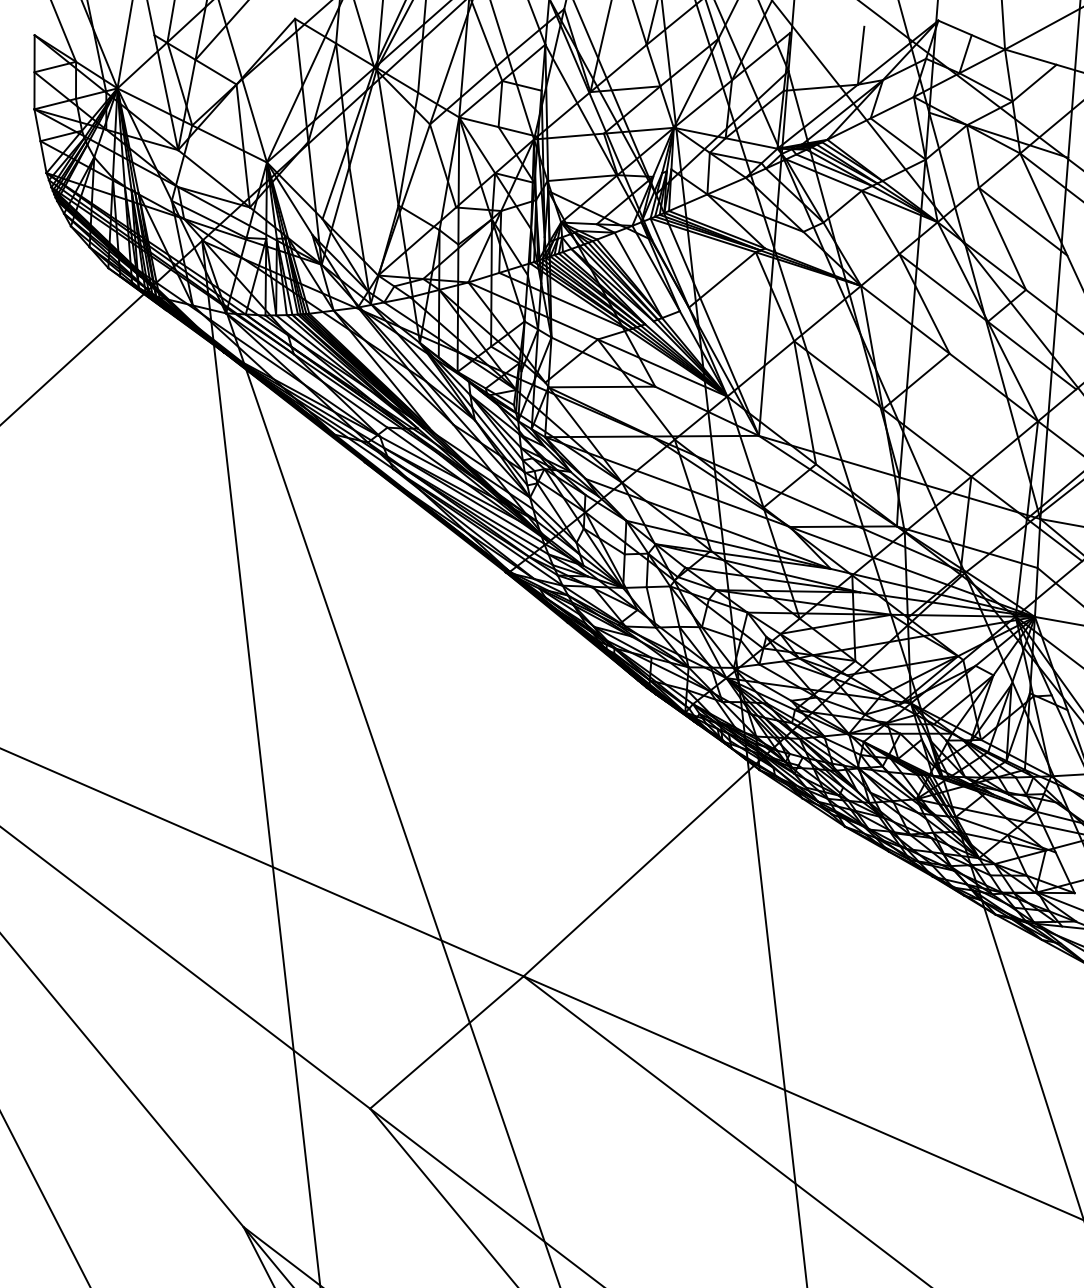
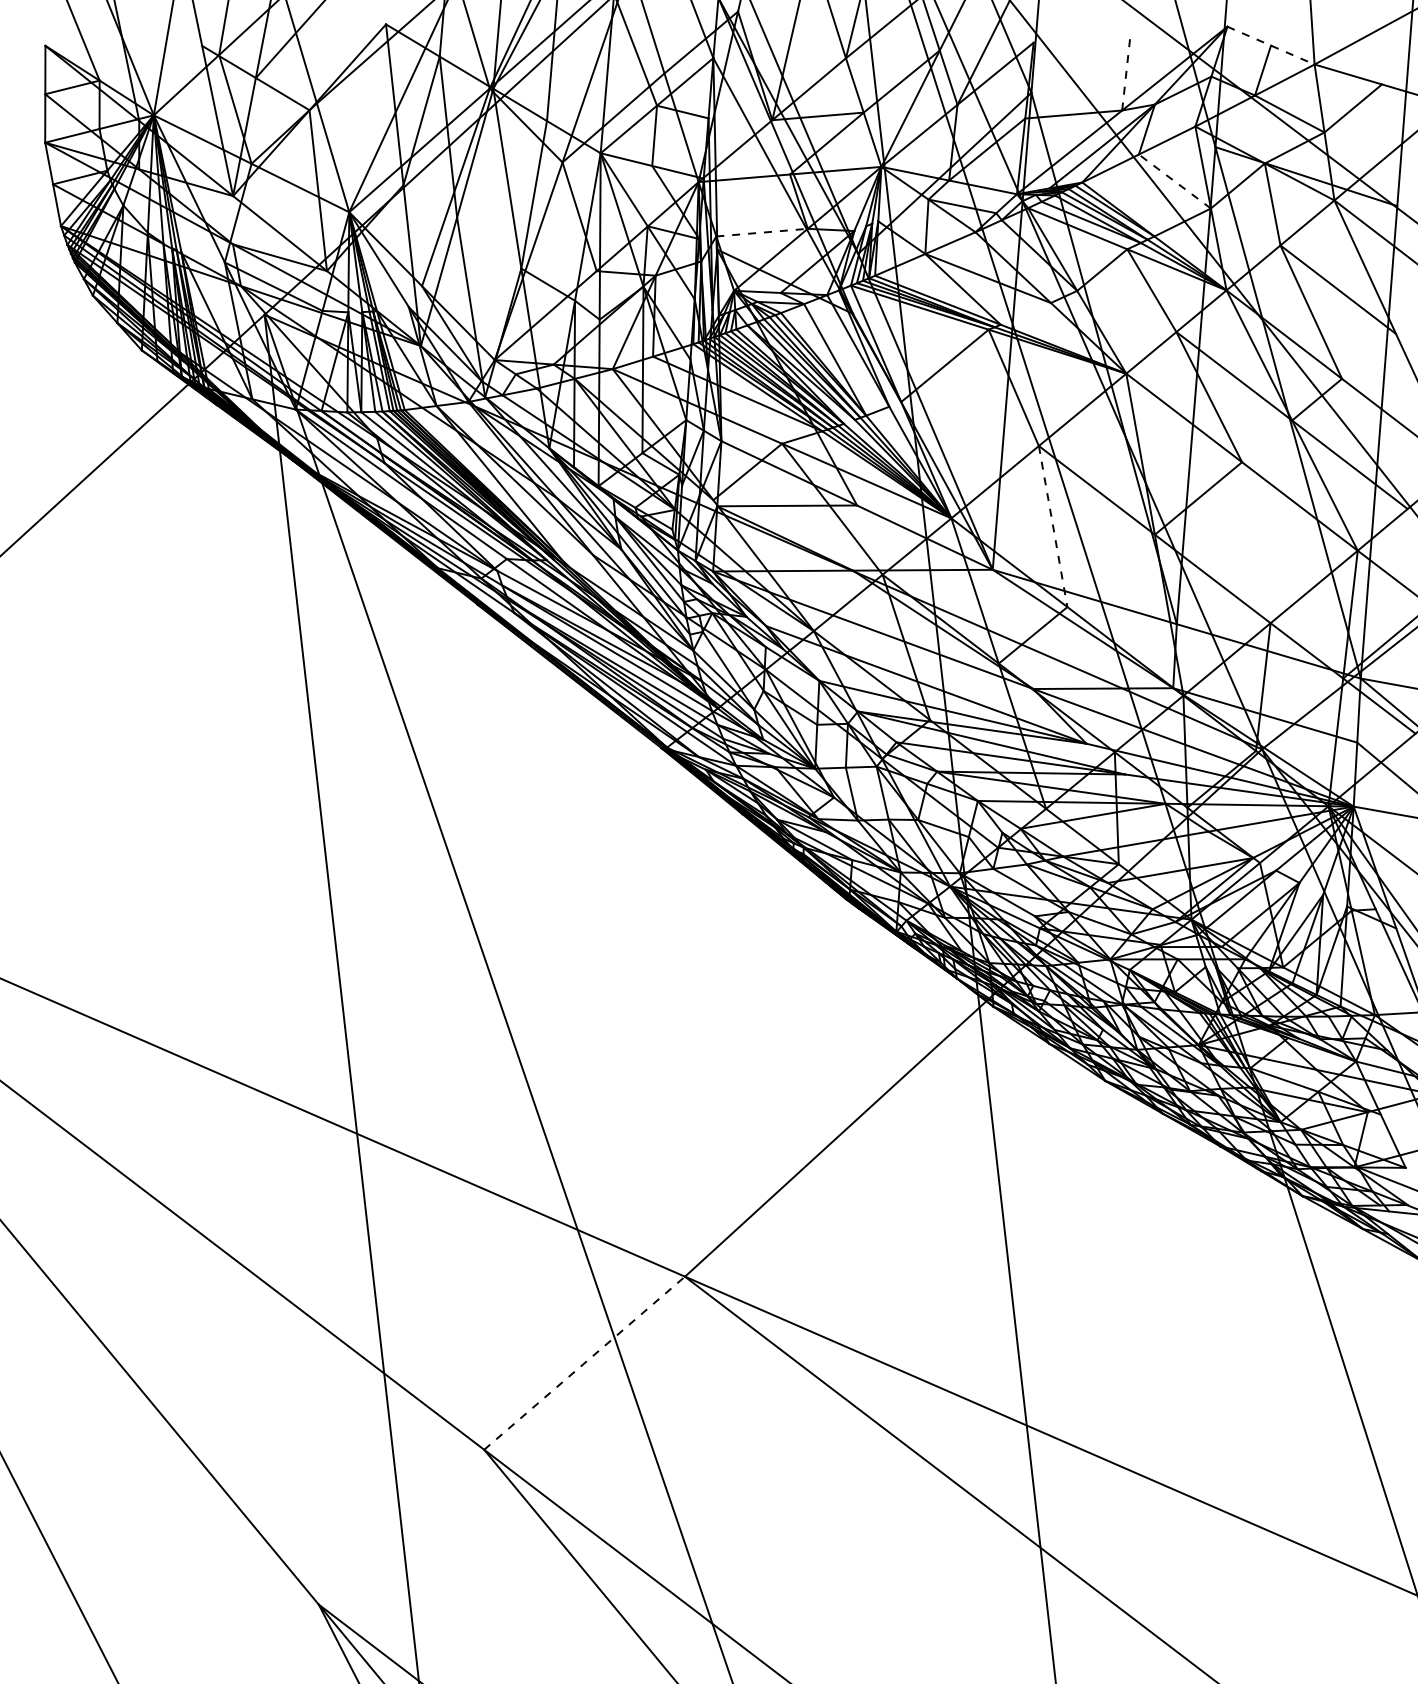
line: (972, 34) -> (1271, 45), solid -> dashed
line: (861, 55) -> (1126, 72), solid -> dashed
line: (897, 138) -> (1174, 181), solid -> dashed
line: (582, 177) -> (762, 232), solid -> dashed
line: (805, 402) -> (1053, 526), solid -> dashed
line: (446, 1042) -> (584, 1363), solid -> dashed

